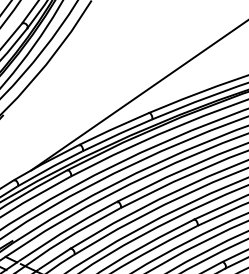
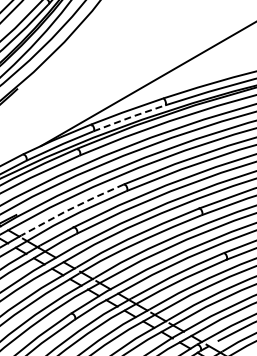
line: (117, 134) -> (129, 117), solid -> dashed
line: (66, 230) -> (71, 208), solid -> dashed

